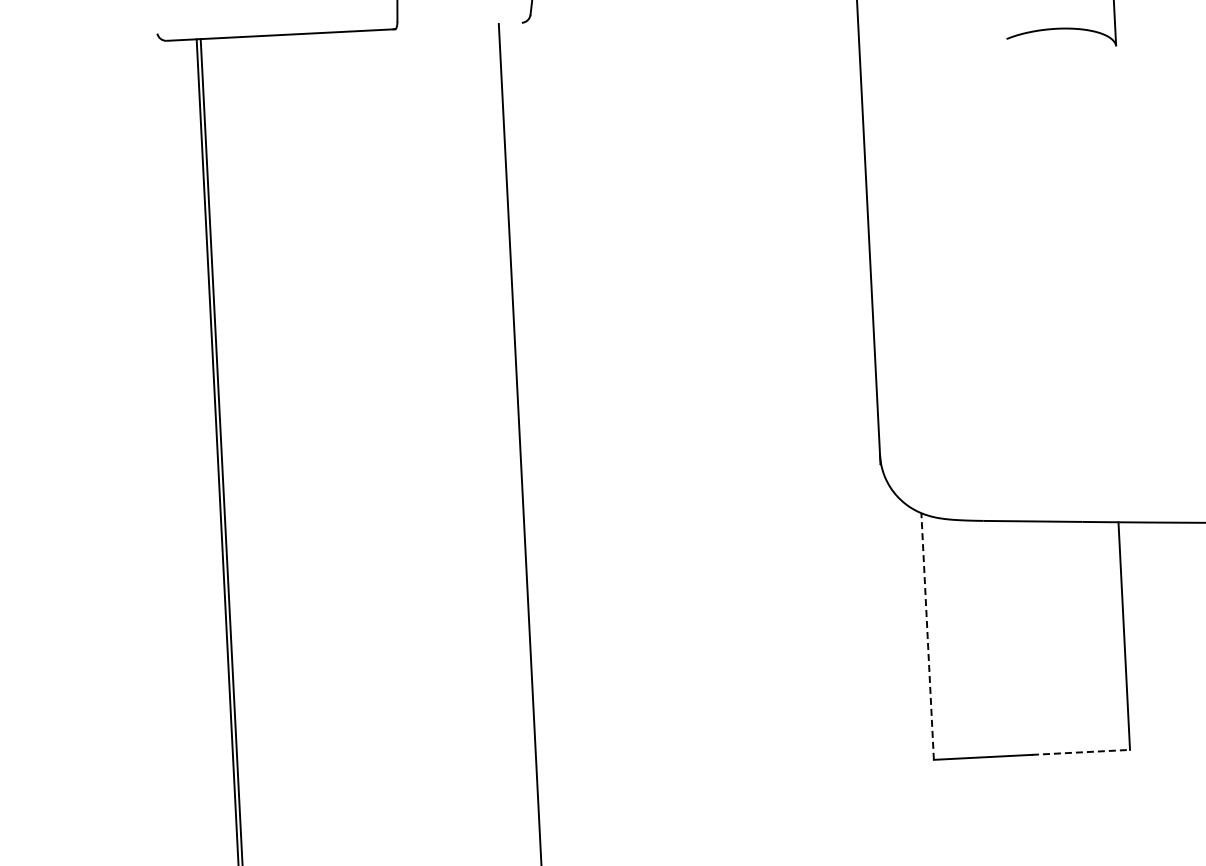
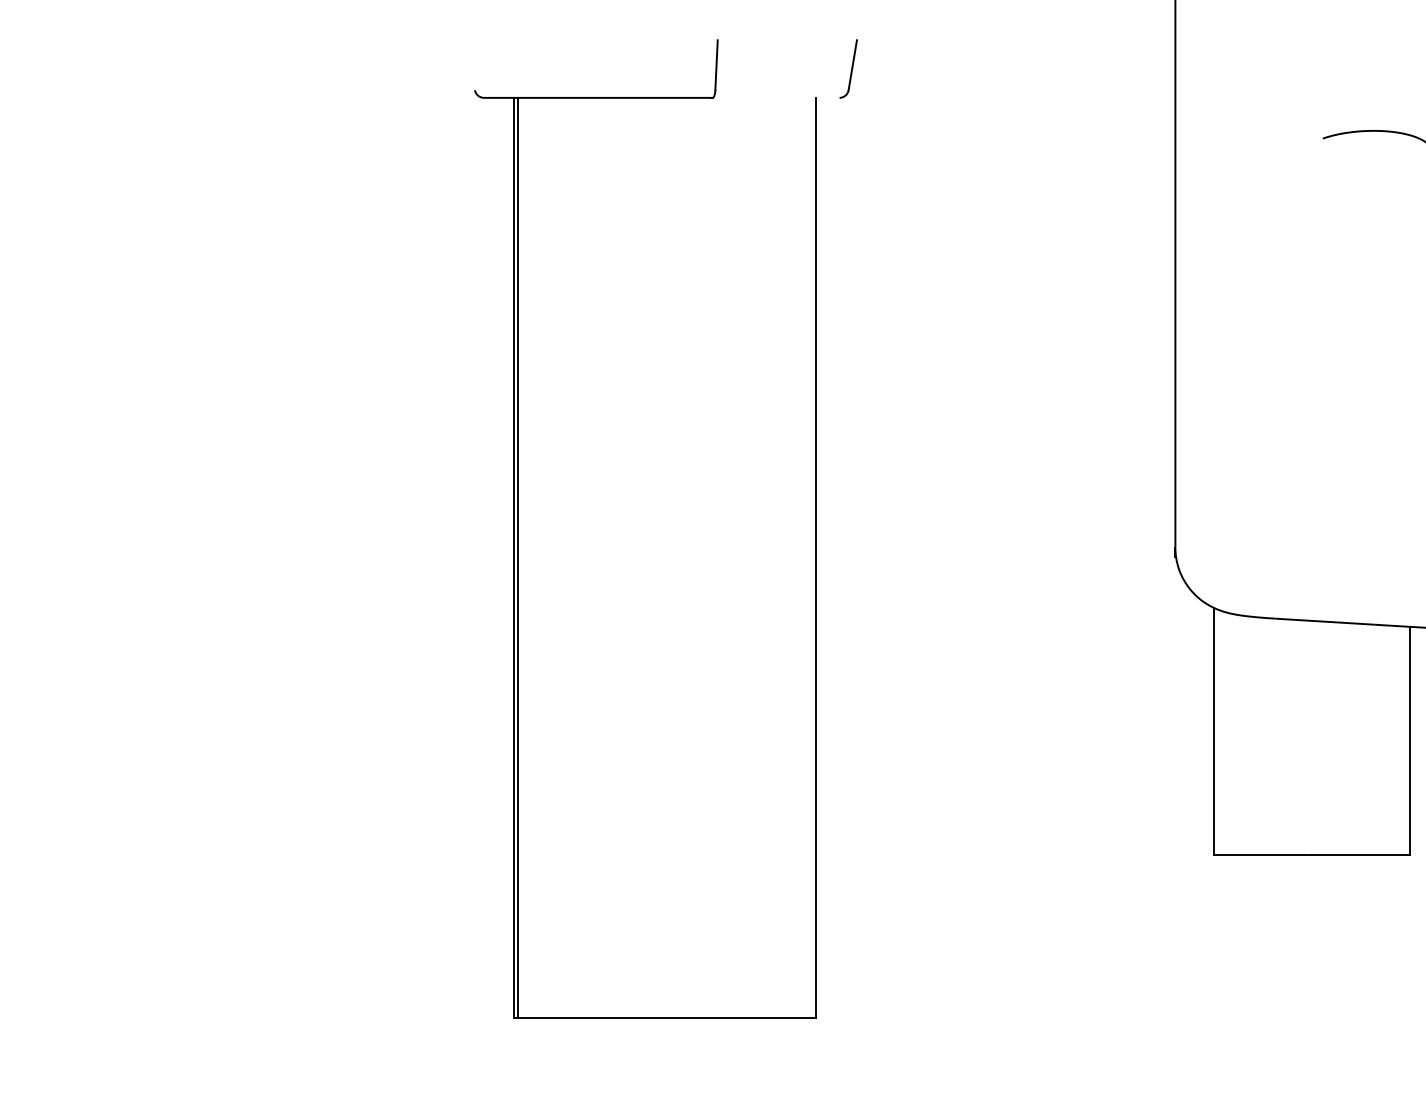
line: (927, 635) -> (1213, 730), dashed -> solid
line: (1081, 752) -> (1361, 854), dashed -> solid

